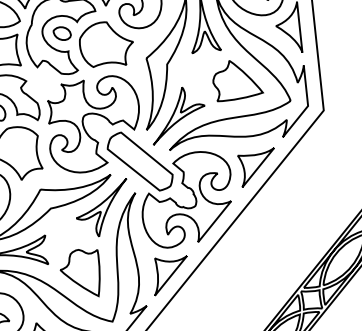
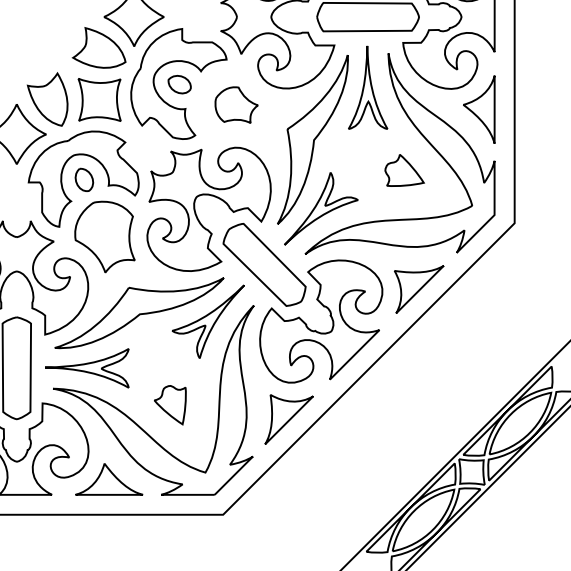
part: (106, 43) -> (236, 104), size x0.6
part: (237, 79) -> (404, 170), size x0.6
part: (81, 274) -> (170, 405), size x0.6

